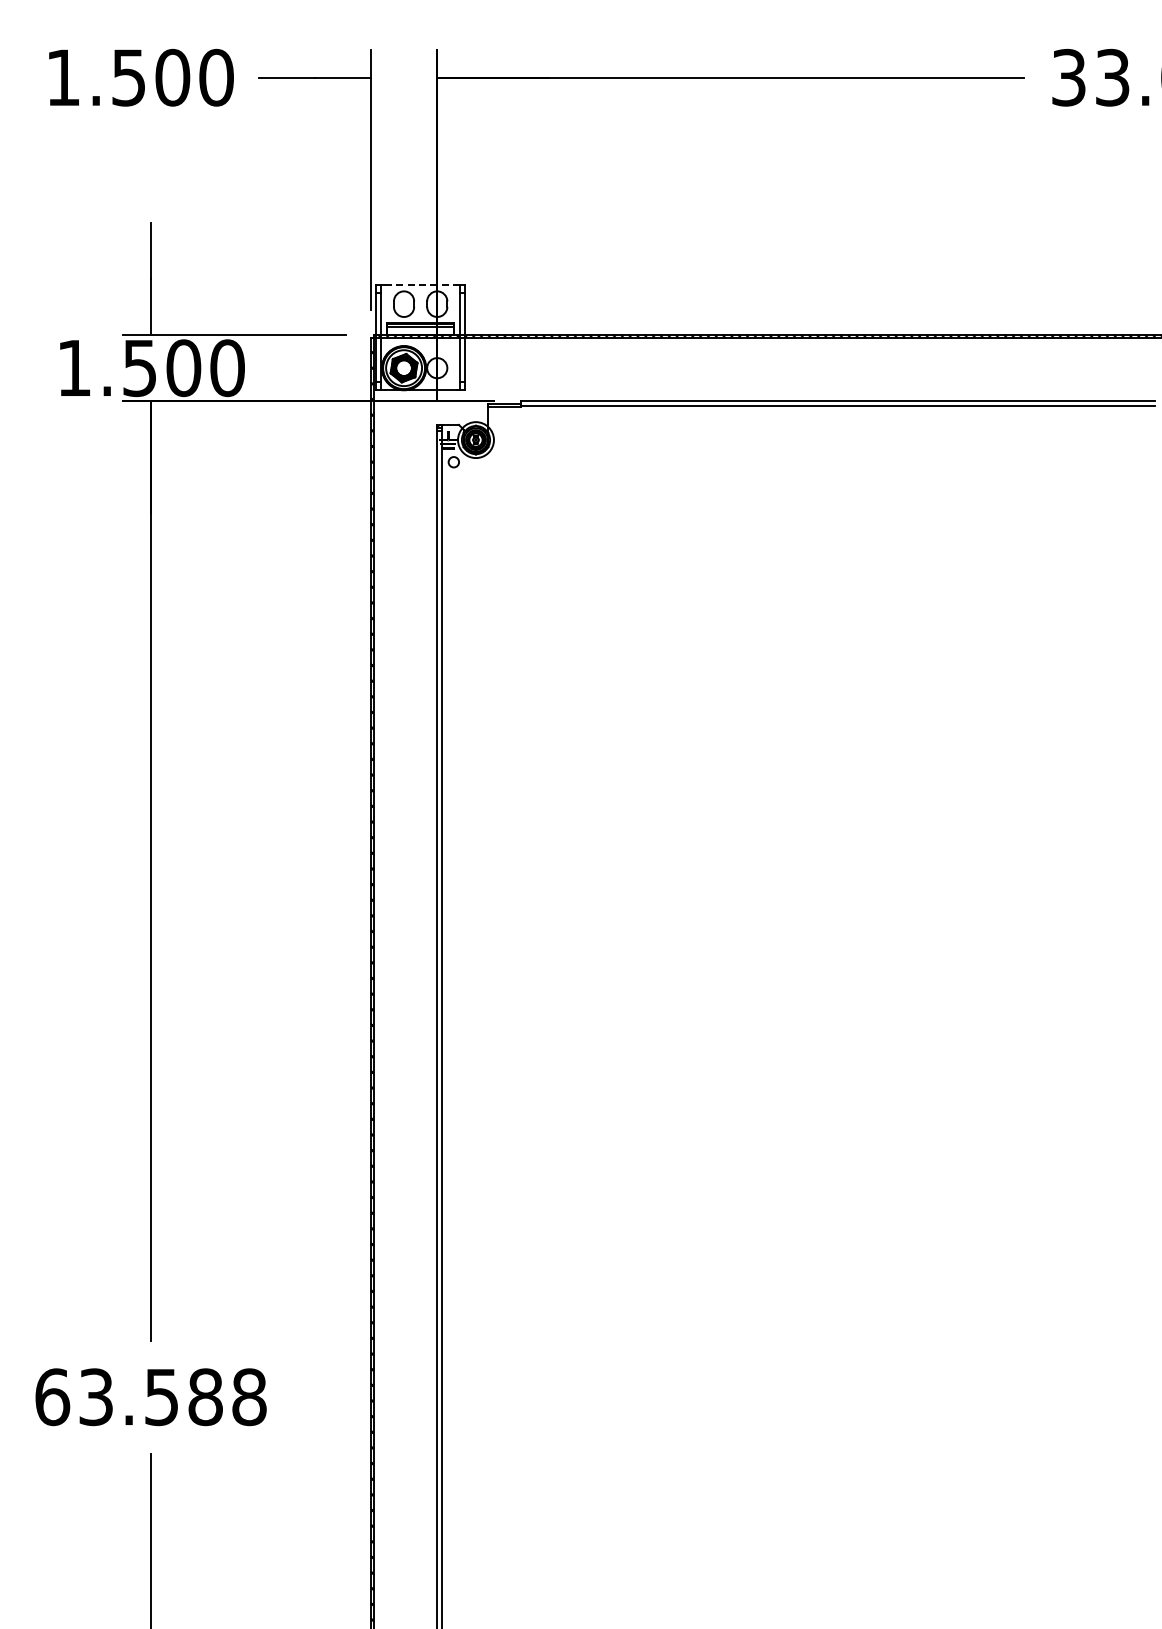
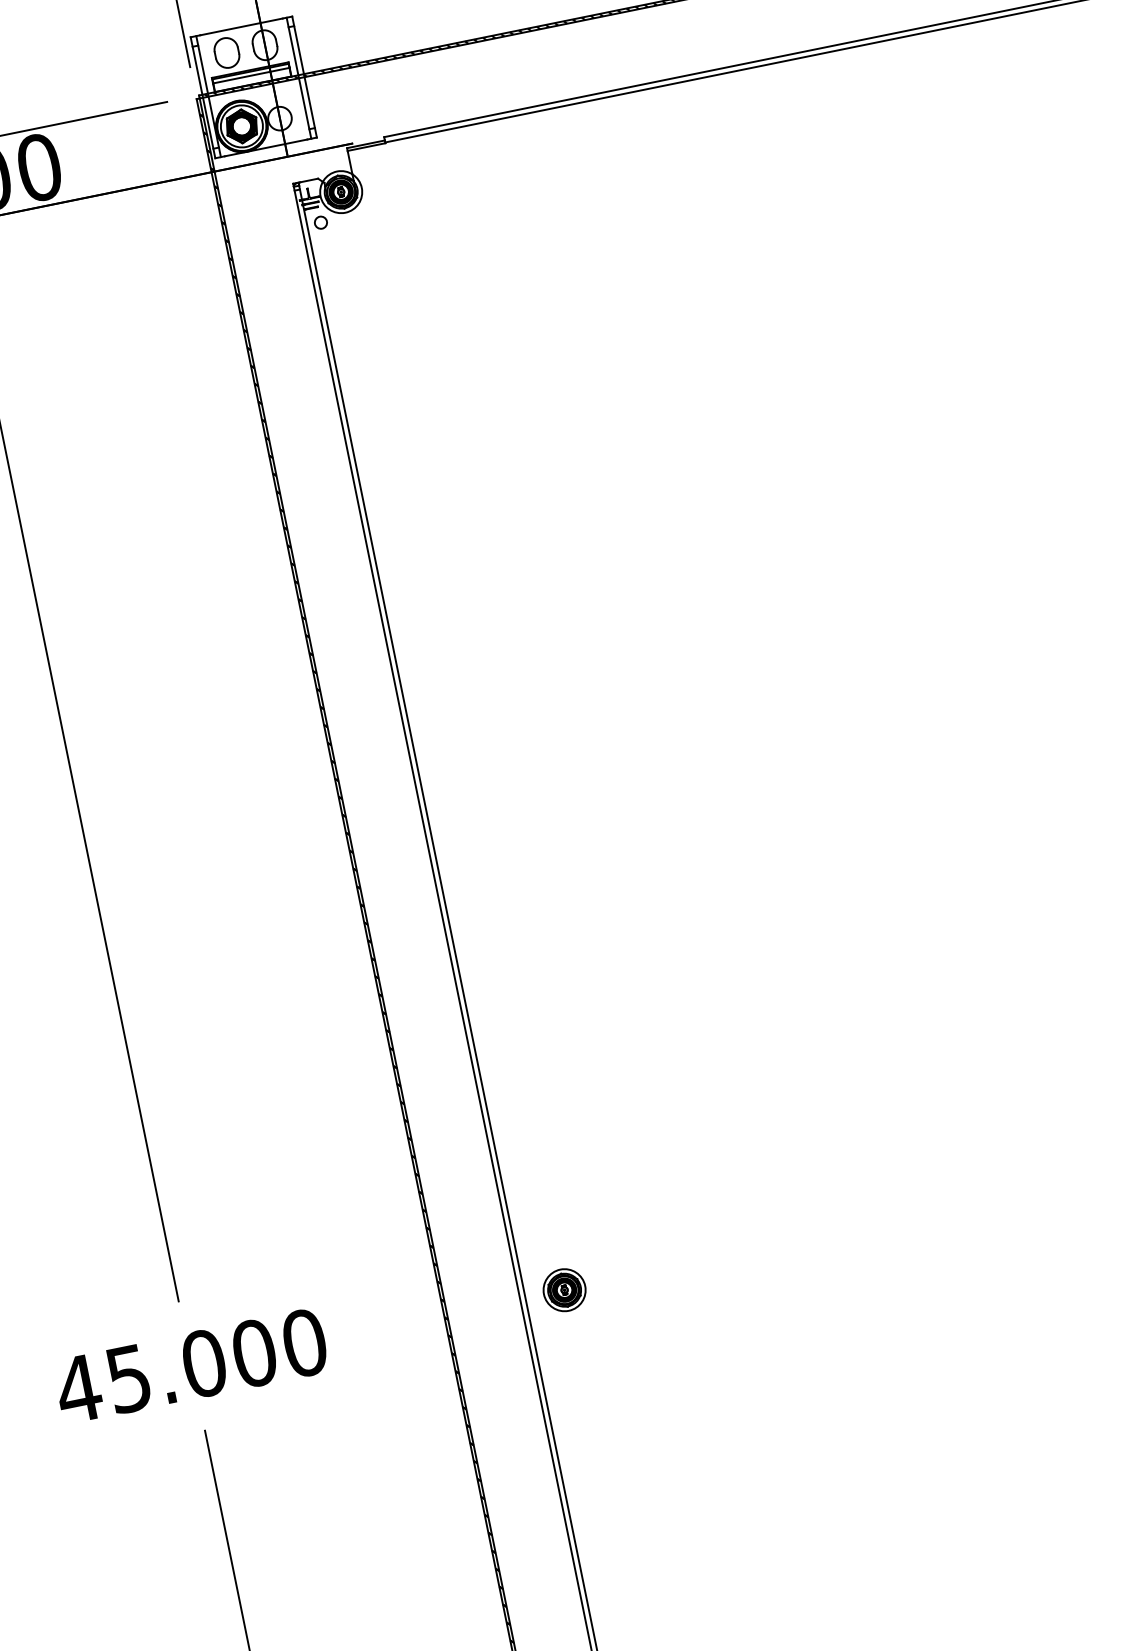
line: (420, 284) -> (241, 26), dashed -> solid
text: (150, 1397) -> (191, 1366), 63.588 -> 45.000
part: (475, 1397) -> (564, 1290), added

